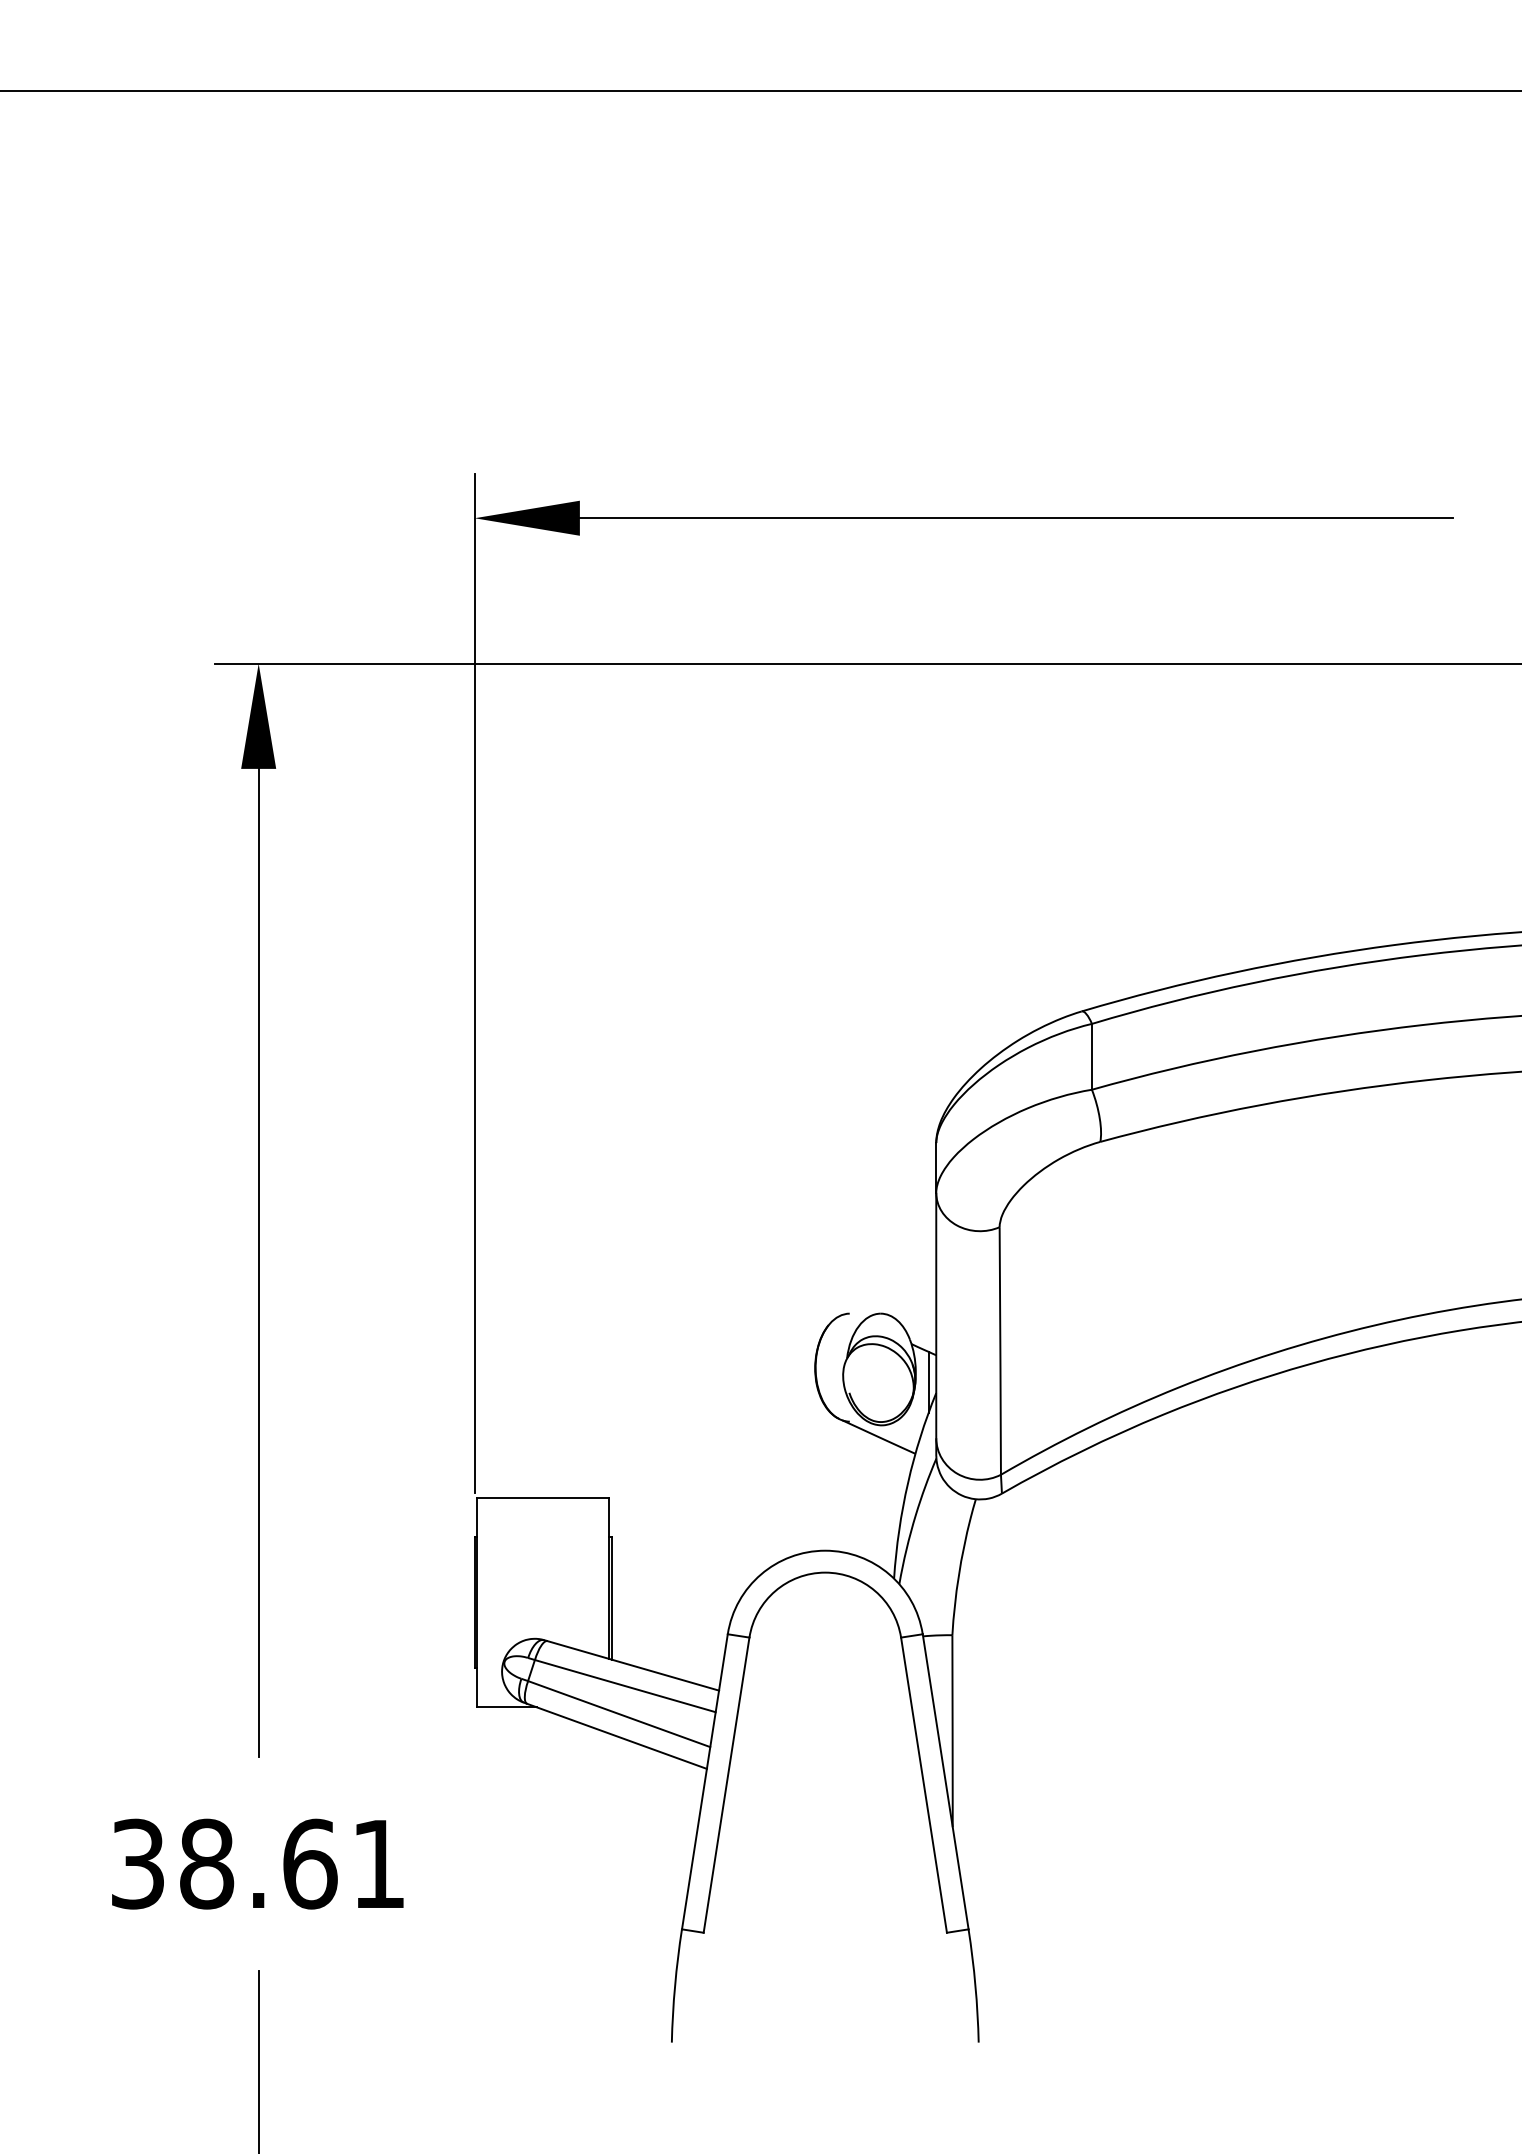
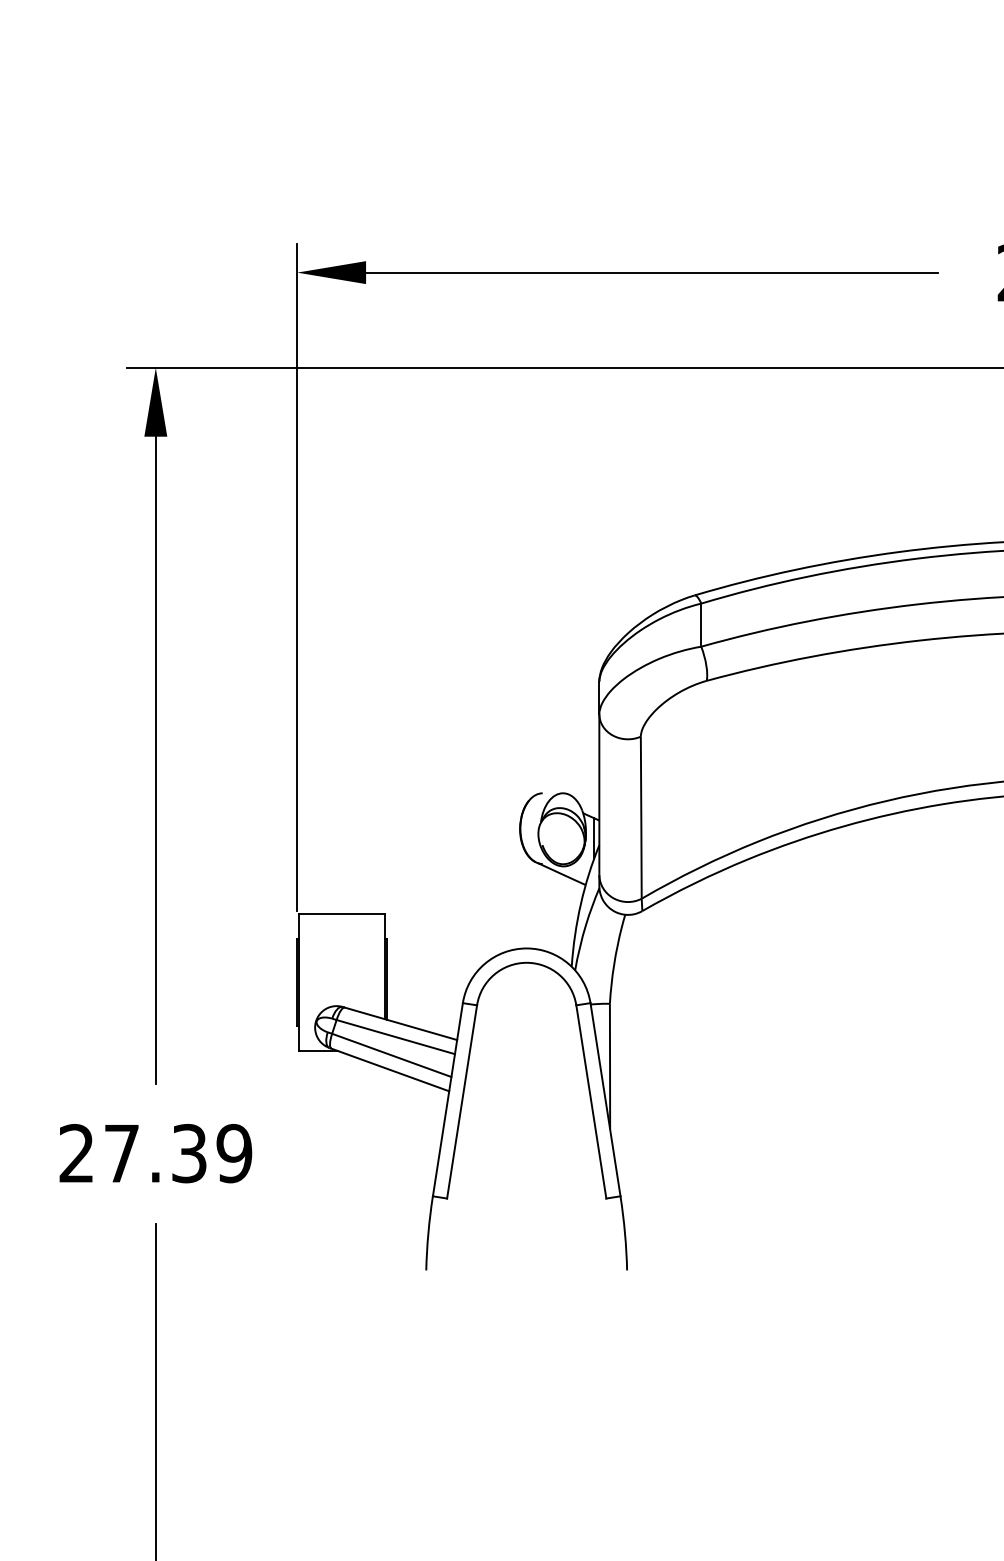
text: (258, 1863) -> (155, 1153), 38.61 -> 27.39

